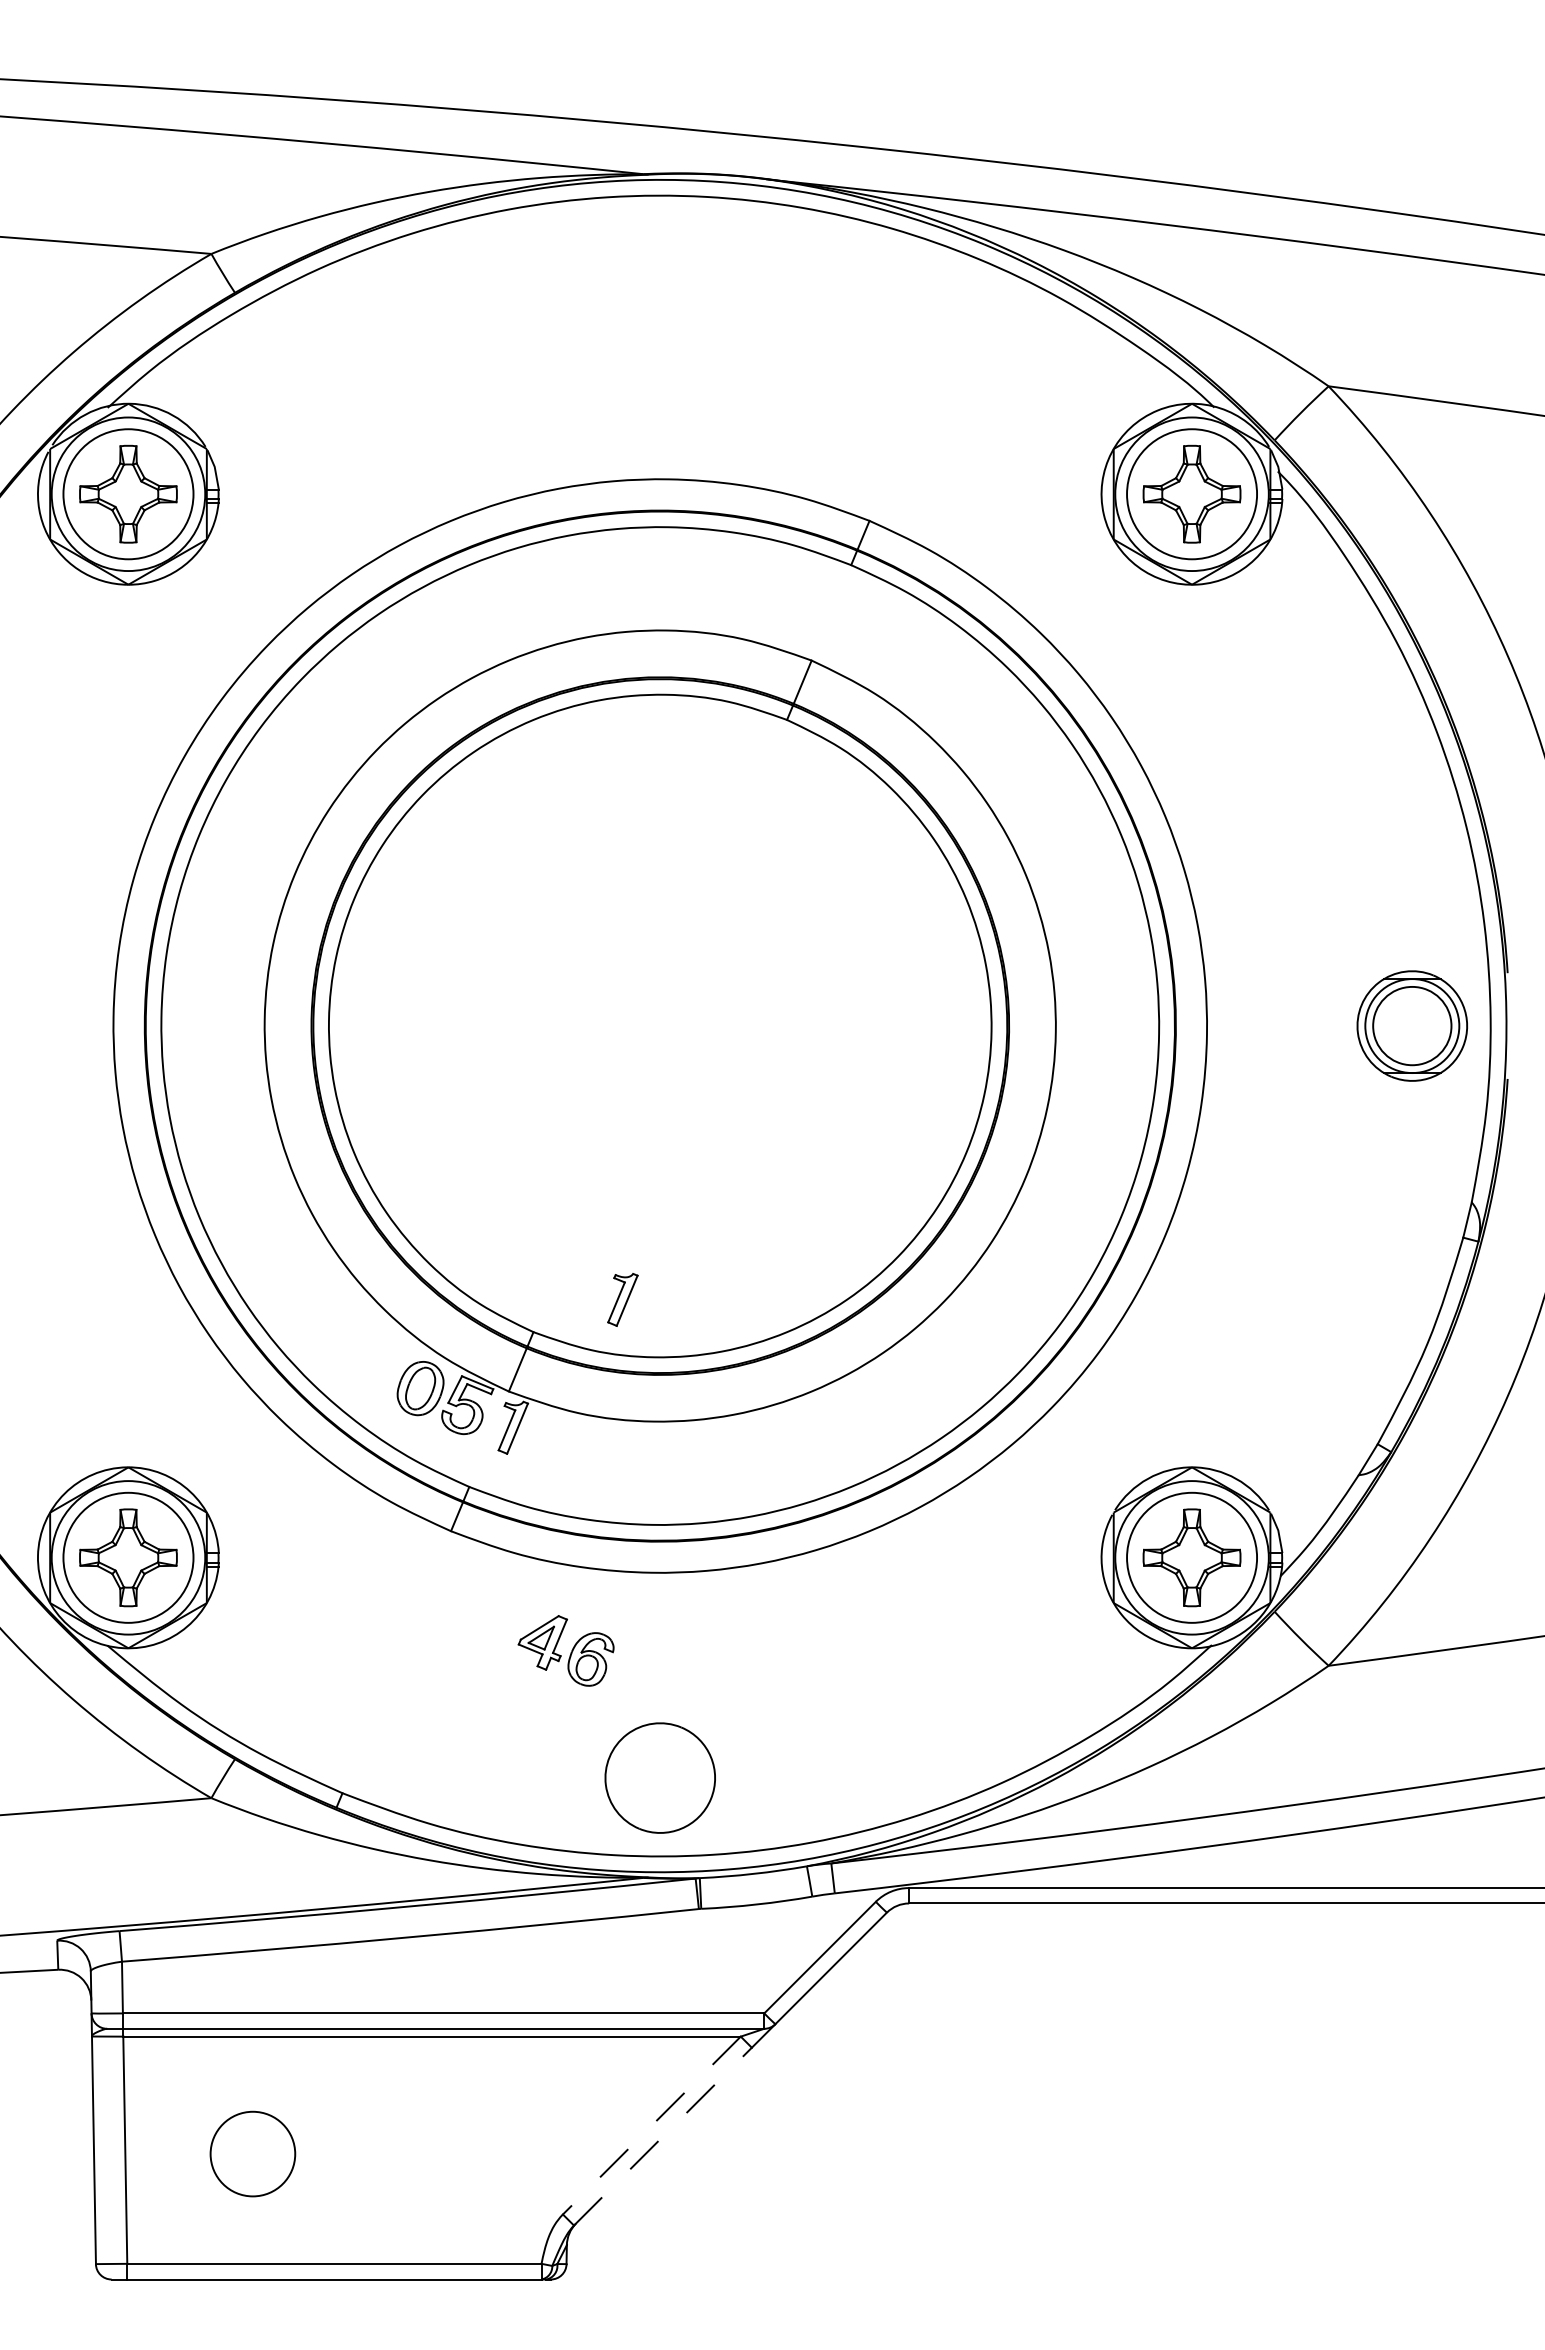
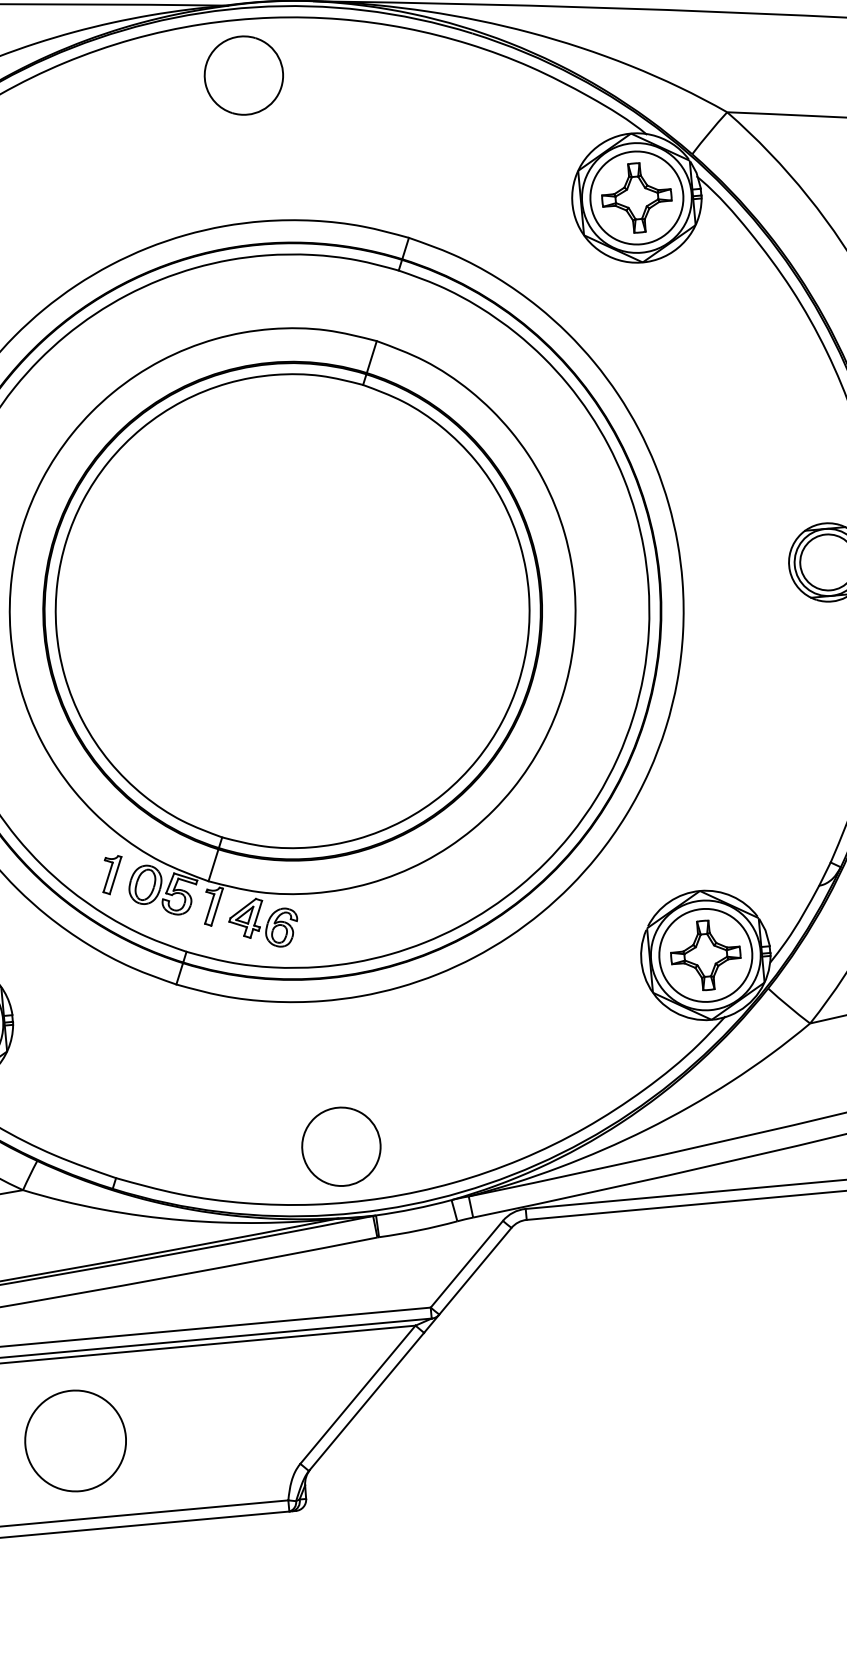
part: (659, 273) -> (243, 75), added
part: (622, 1299) -> (112, 874), moved
part: (565, 1650) -> (263, 922), moved
line: (651, 2125) -> (357, 1394), dashed -> solid
line: (662, 2136) -> (366, 1401), dashed -> solid
circle: (252, 2153) -> (75, 1440), size x1.67

